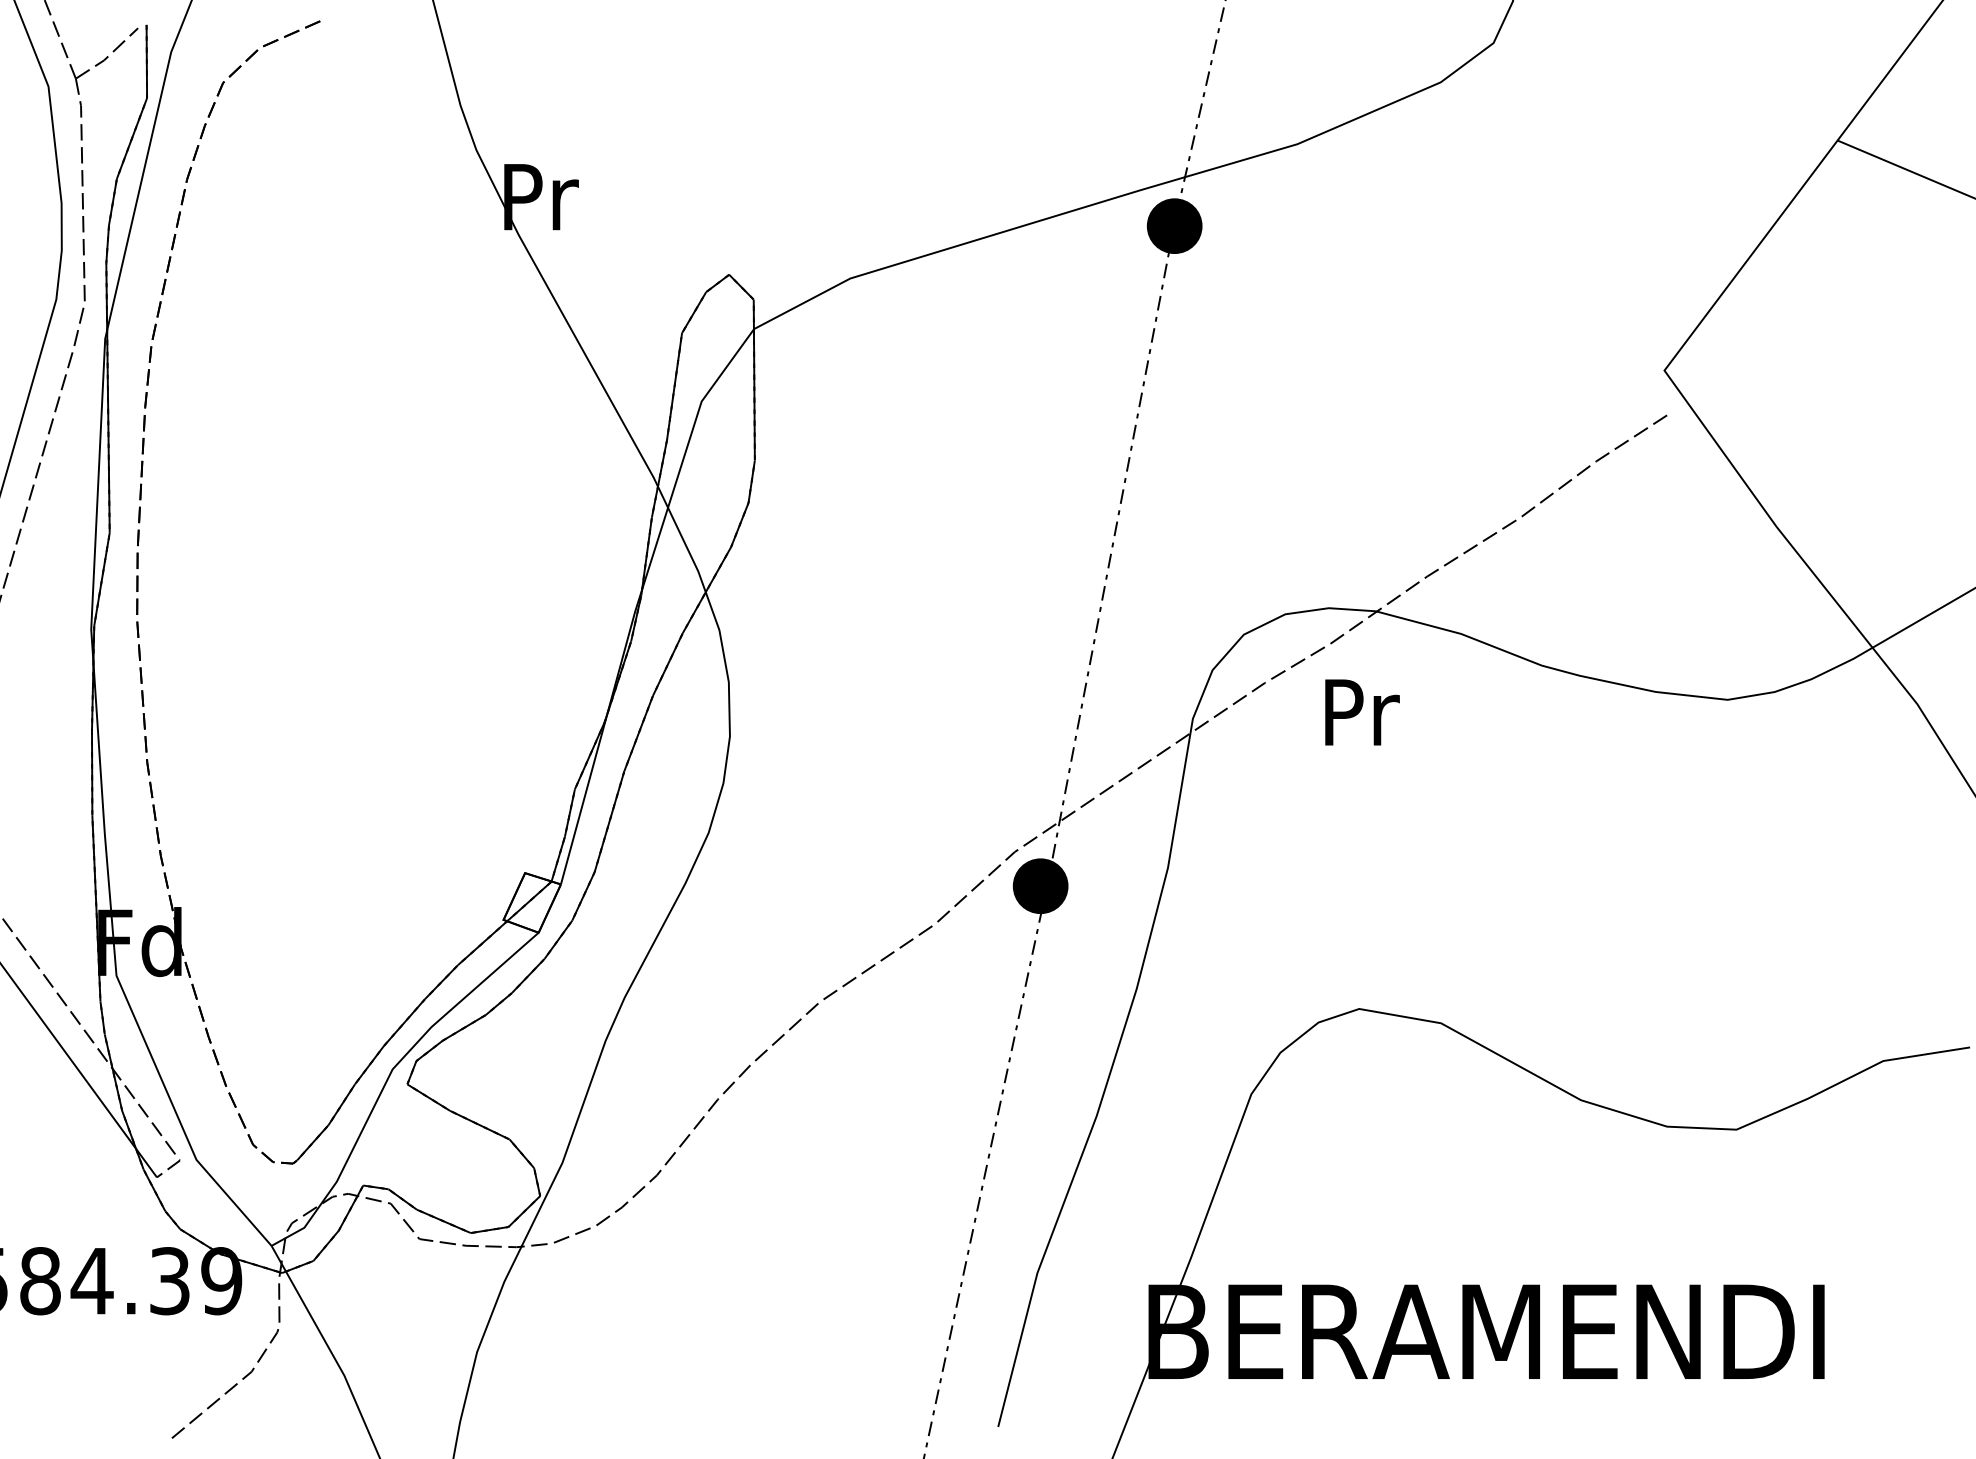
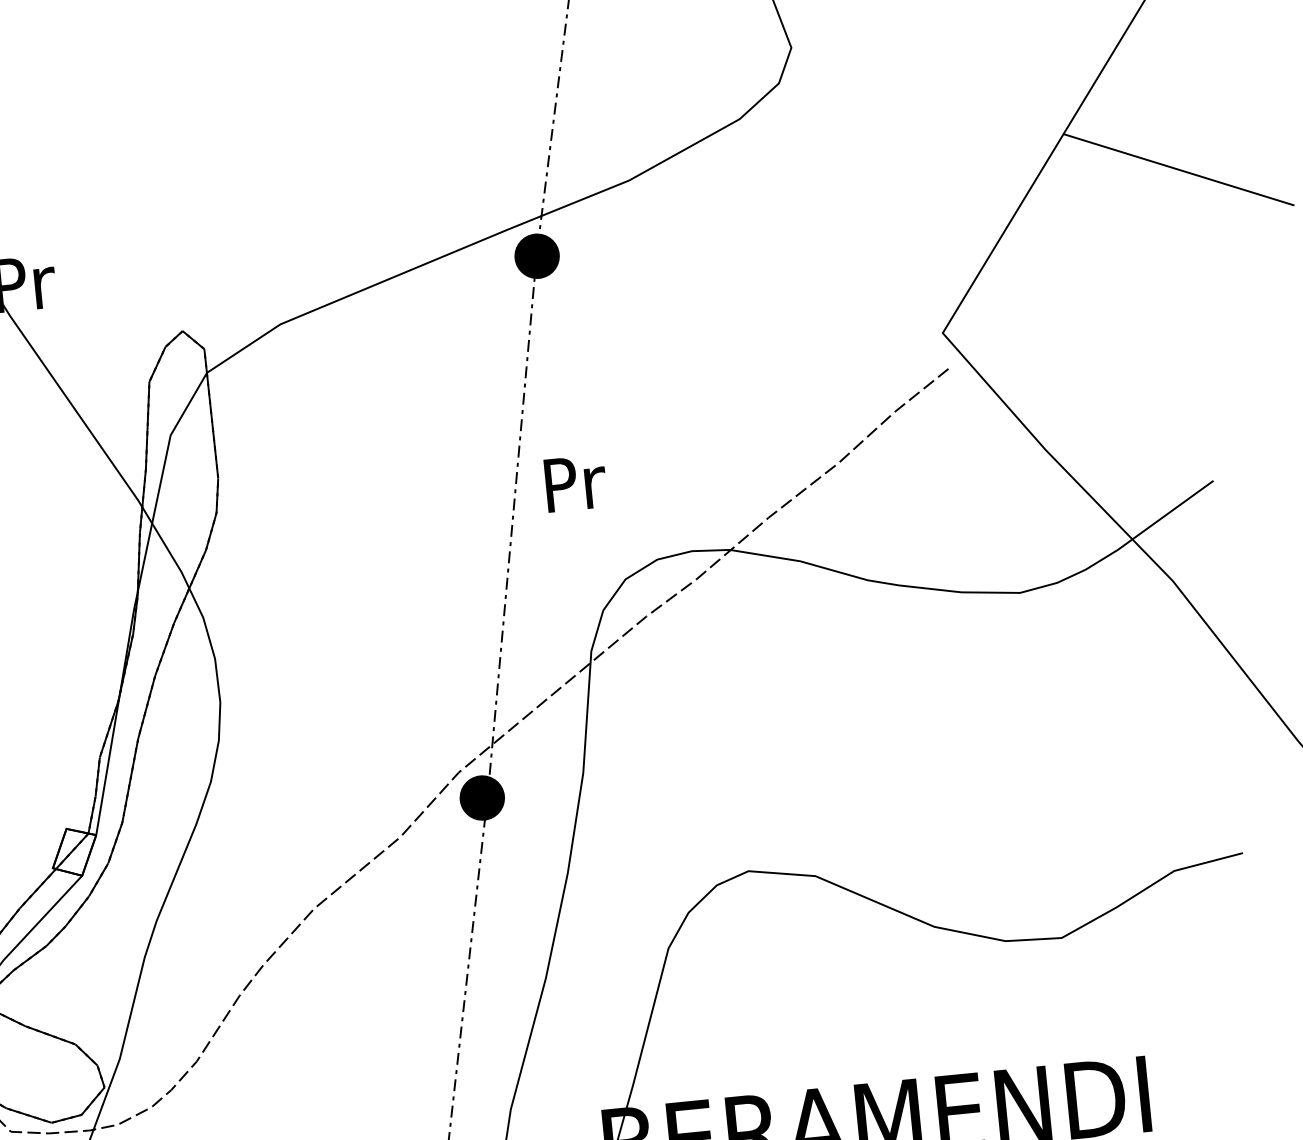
text: (1362, 712) -> (575, 483), moved

